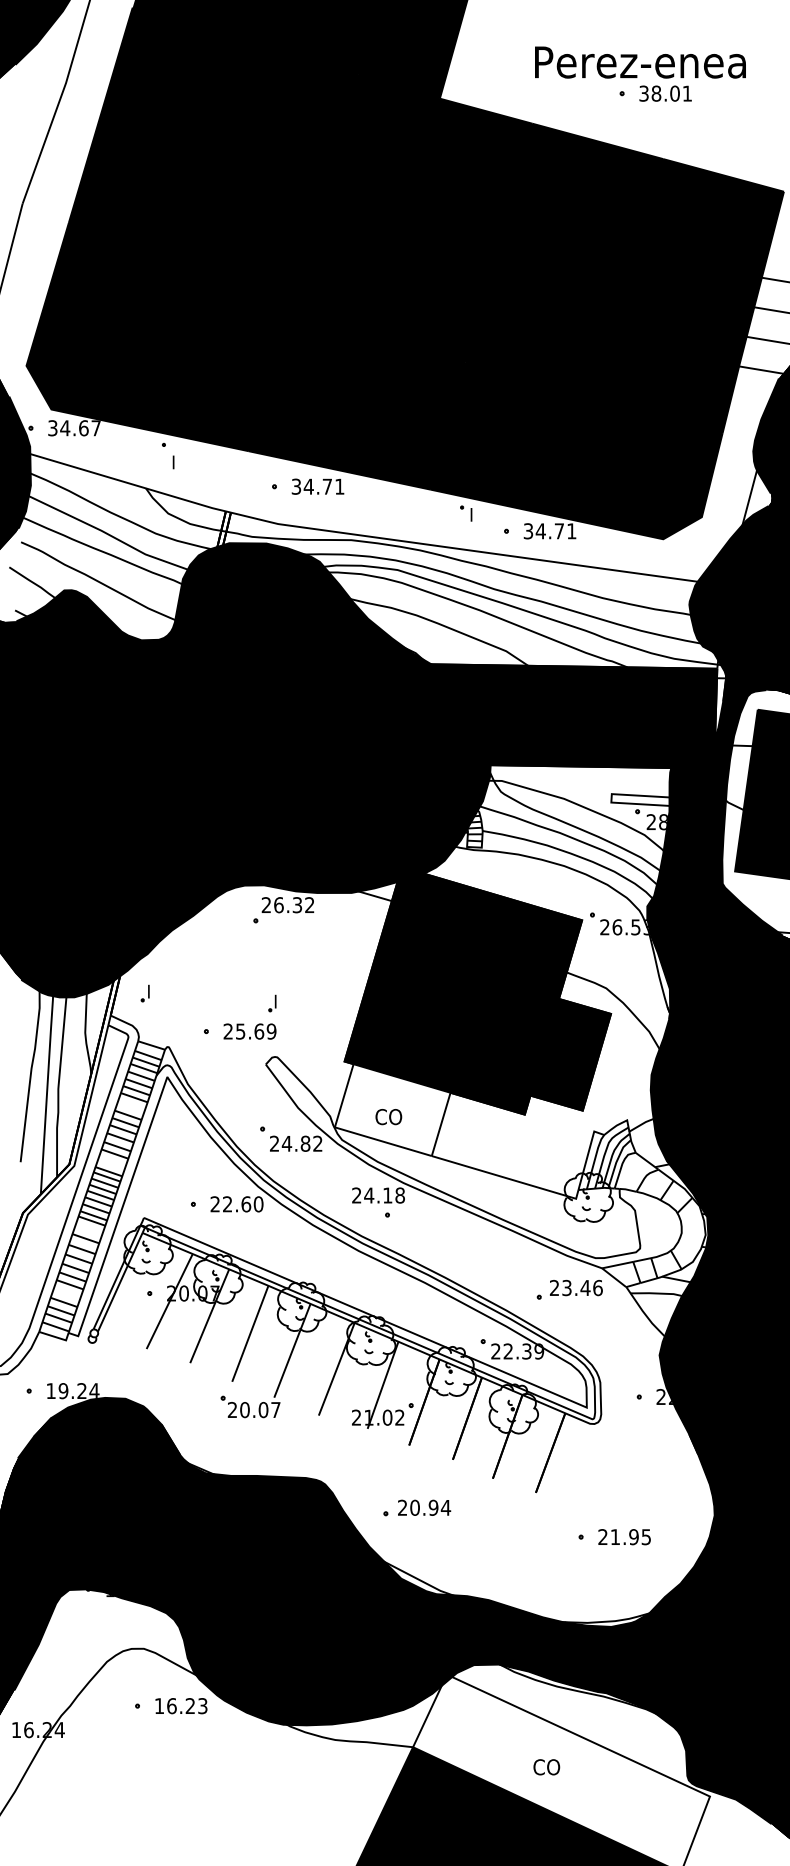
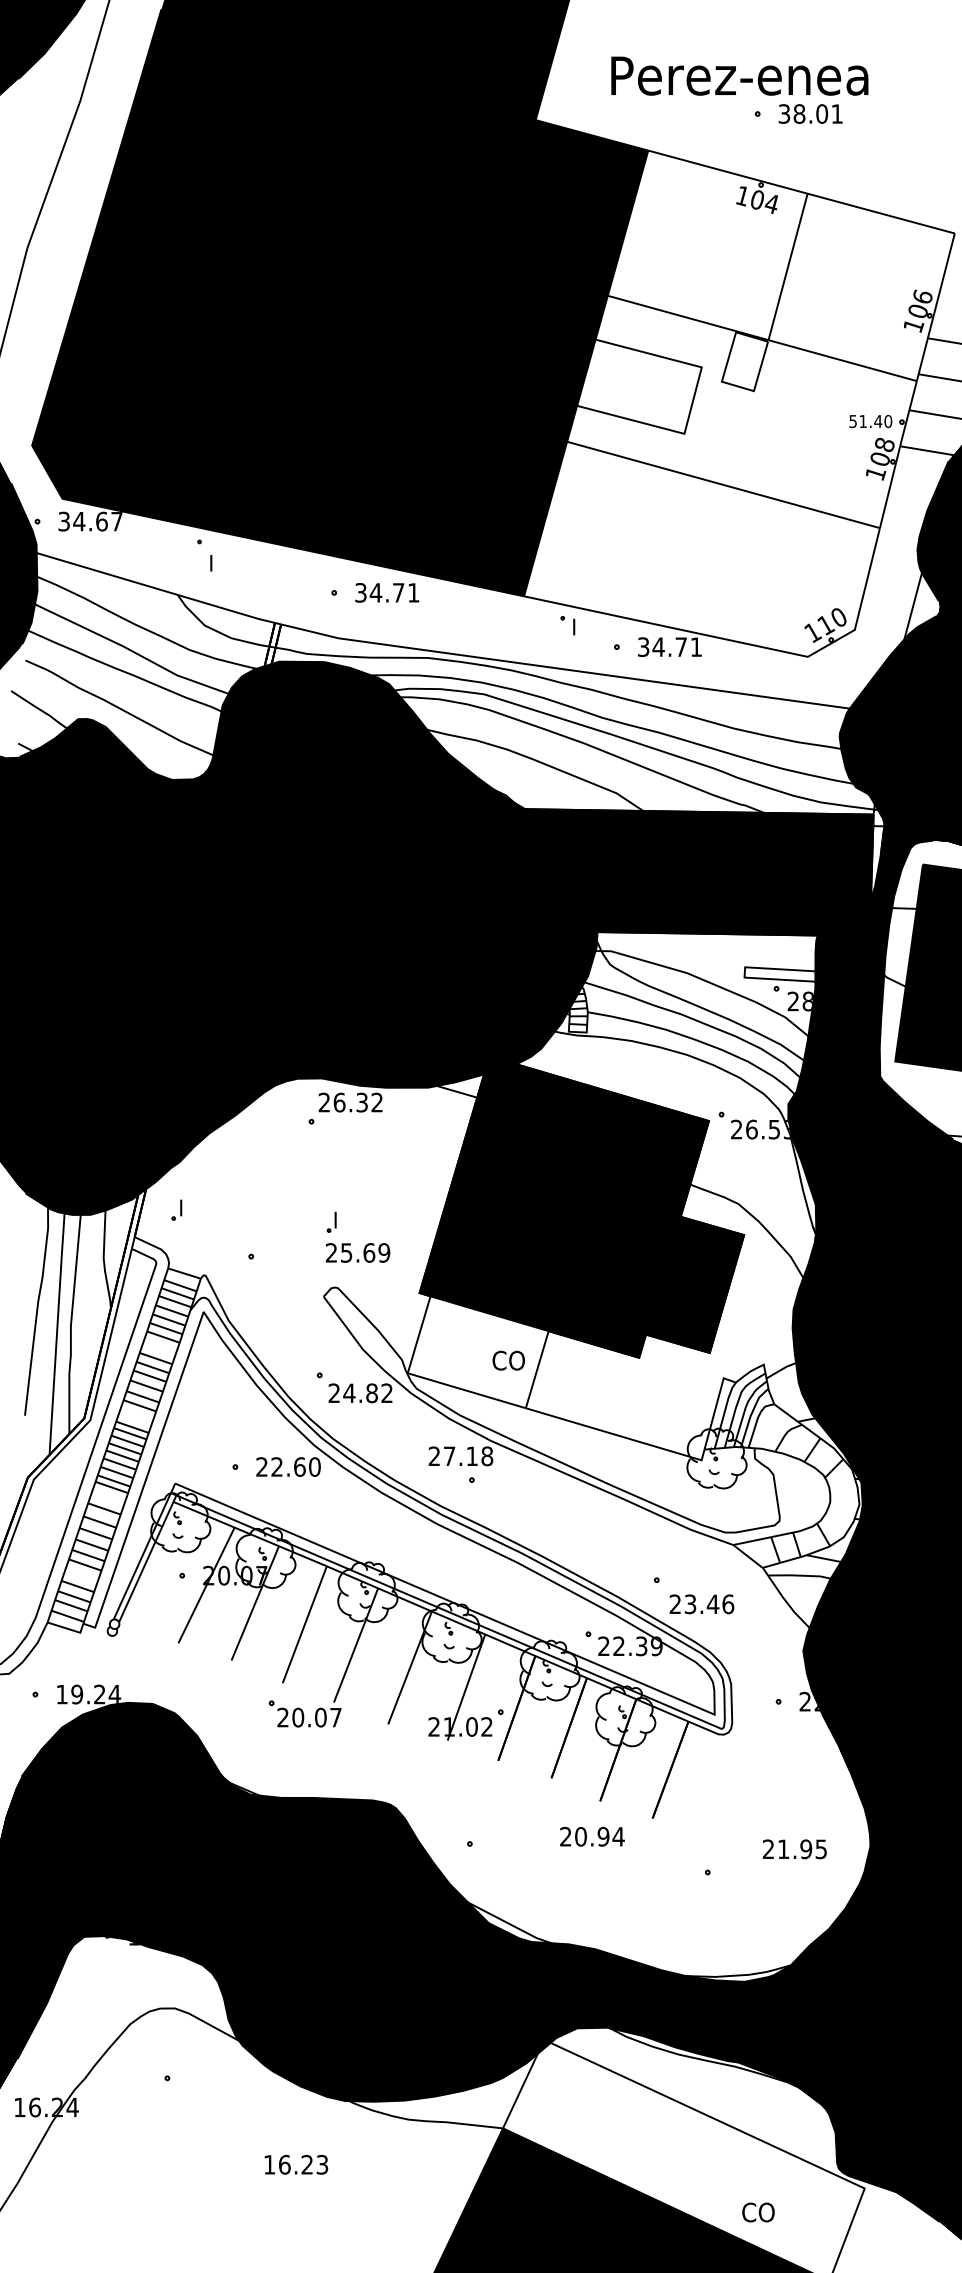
text: (640, 62) -> (739, 76), moved
fill: (606, 331) -> (738, 403), removed
text: (249, 1031) -> (357, 1252), moved
text: (388, 1117) -> (508, 1361), moved
text: (369, 1195) -> (449, 1456), 24.18 -> 27.18
text: (576, 1288) -> (702, 1604), moved
text: (424, 1507) -> (592, 1836), moved
text: (624, 1537) -> (794, 1849), moved
text: (181, 1706) -> (296, 2165), moved
text: (546, 1767) -> (758, 2212), moved

